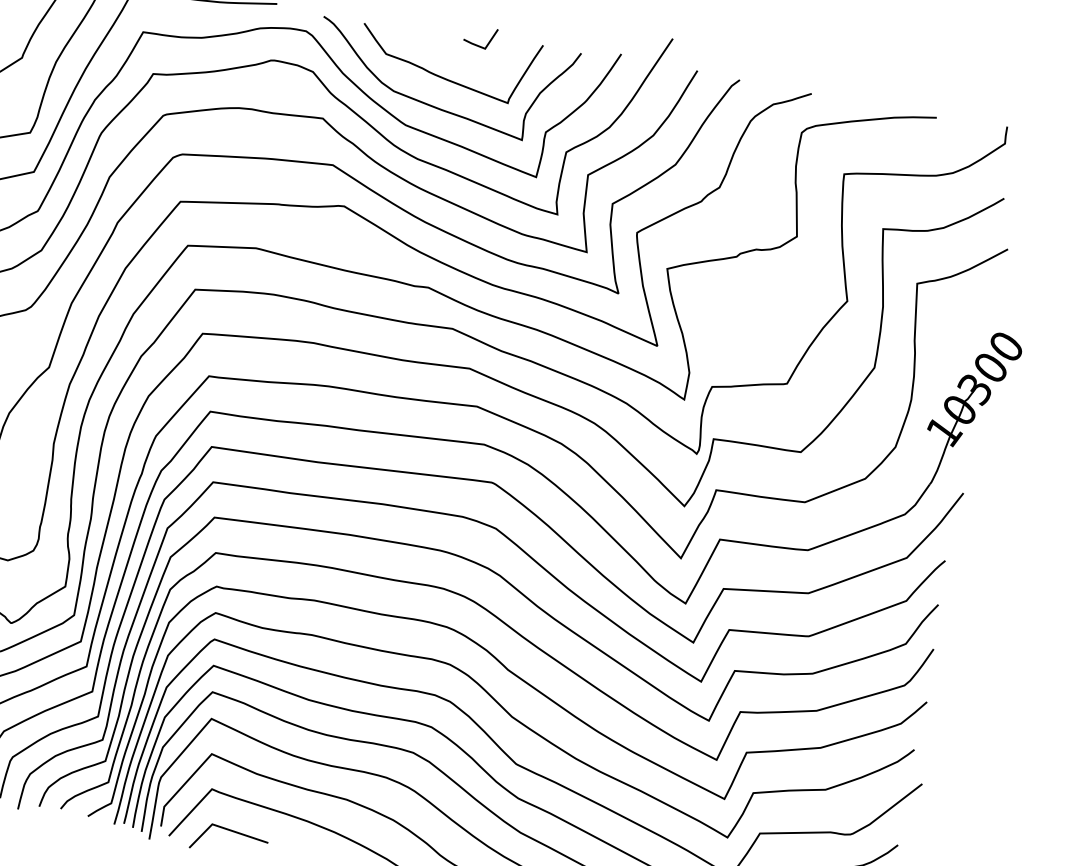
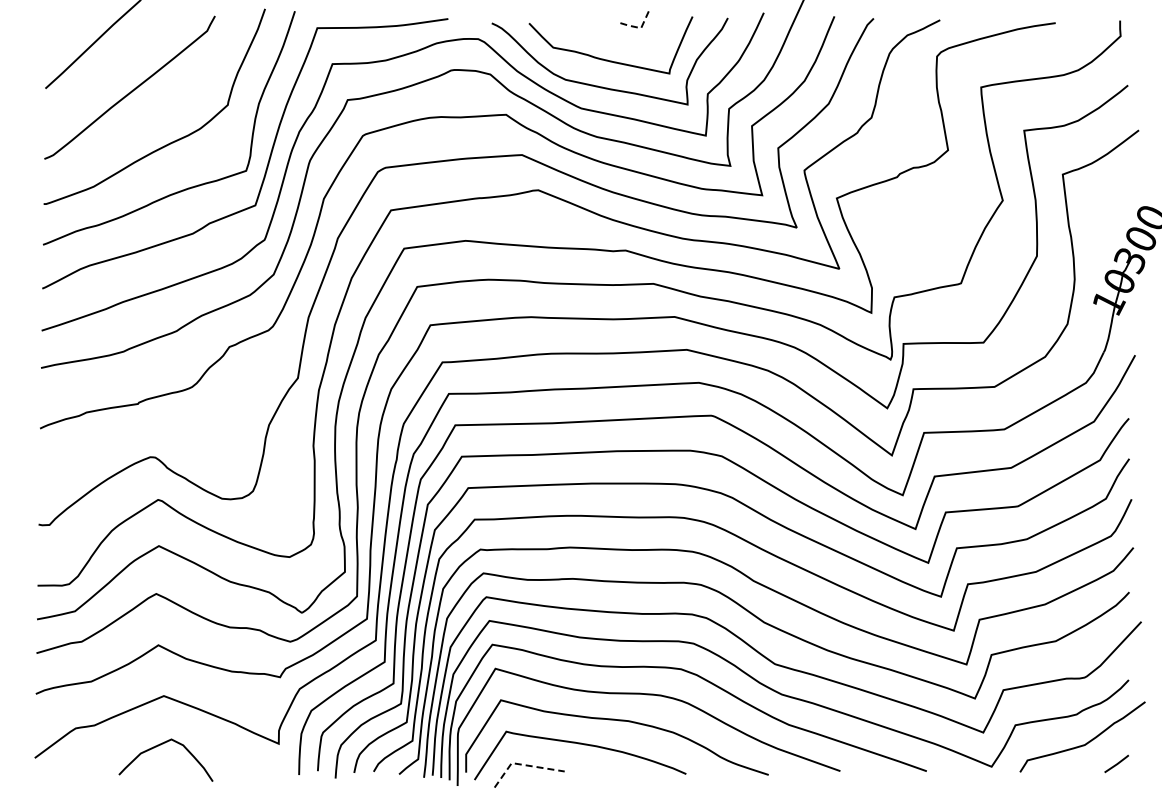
line: (485, 49) -> (641, 28), solid -> dashed
line: (224, 827) -> (523, 764), solid -> dashed

